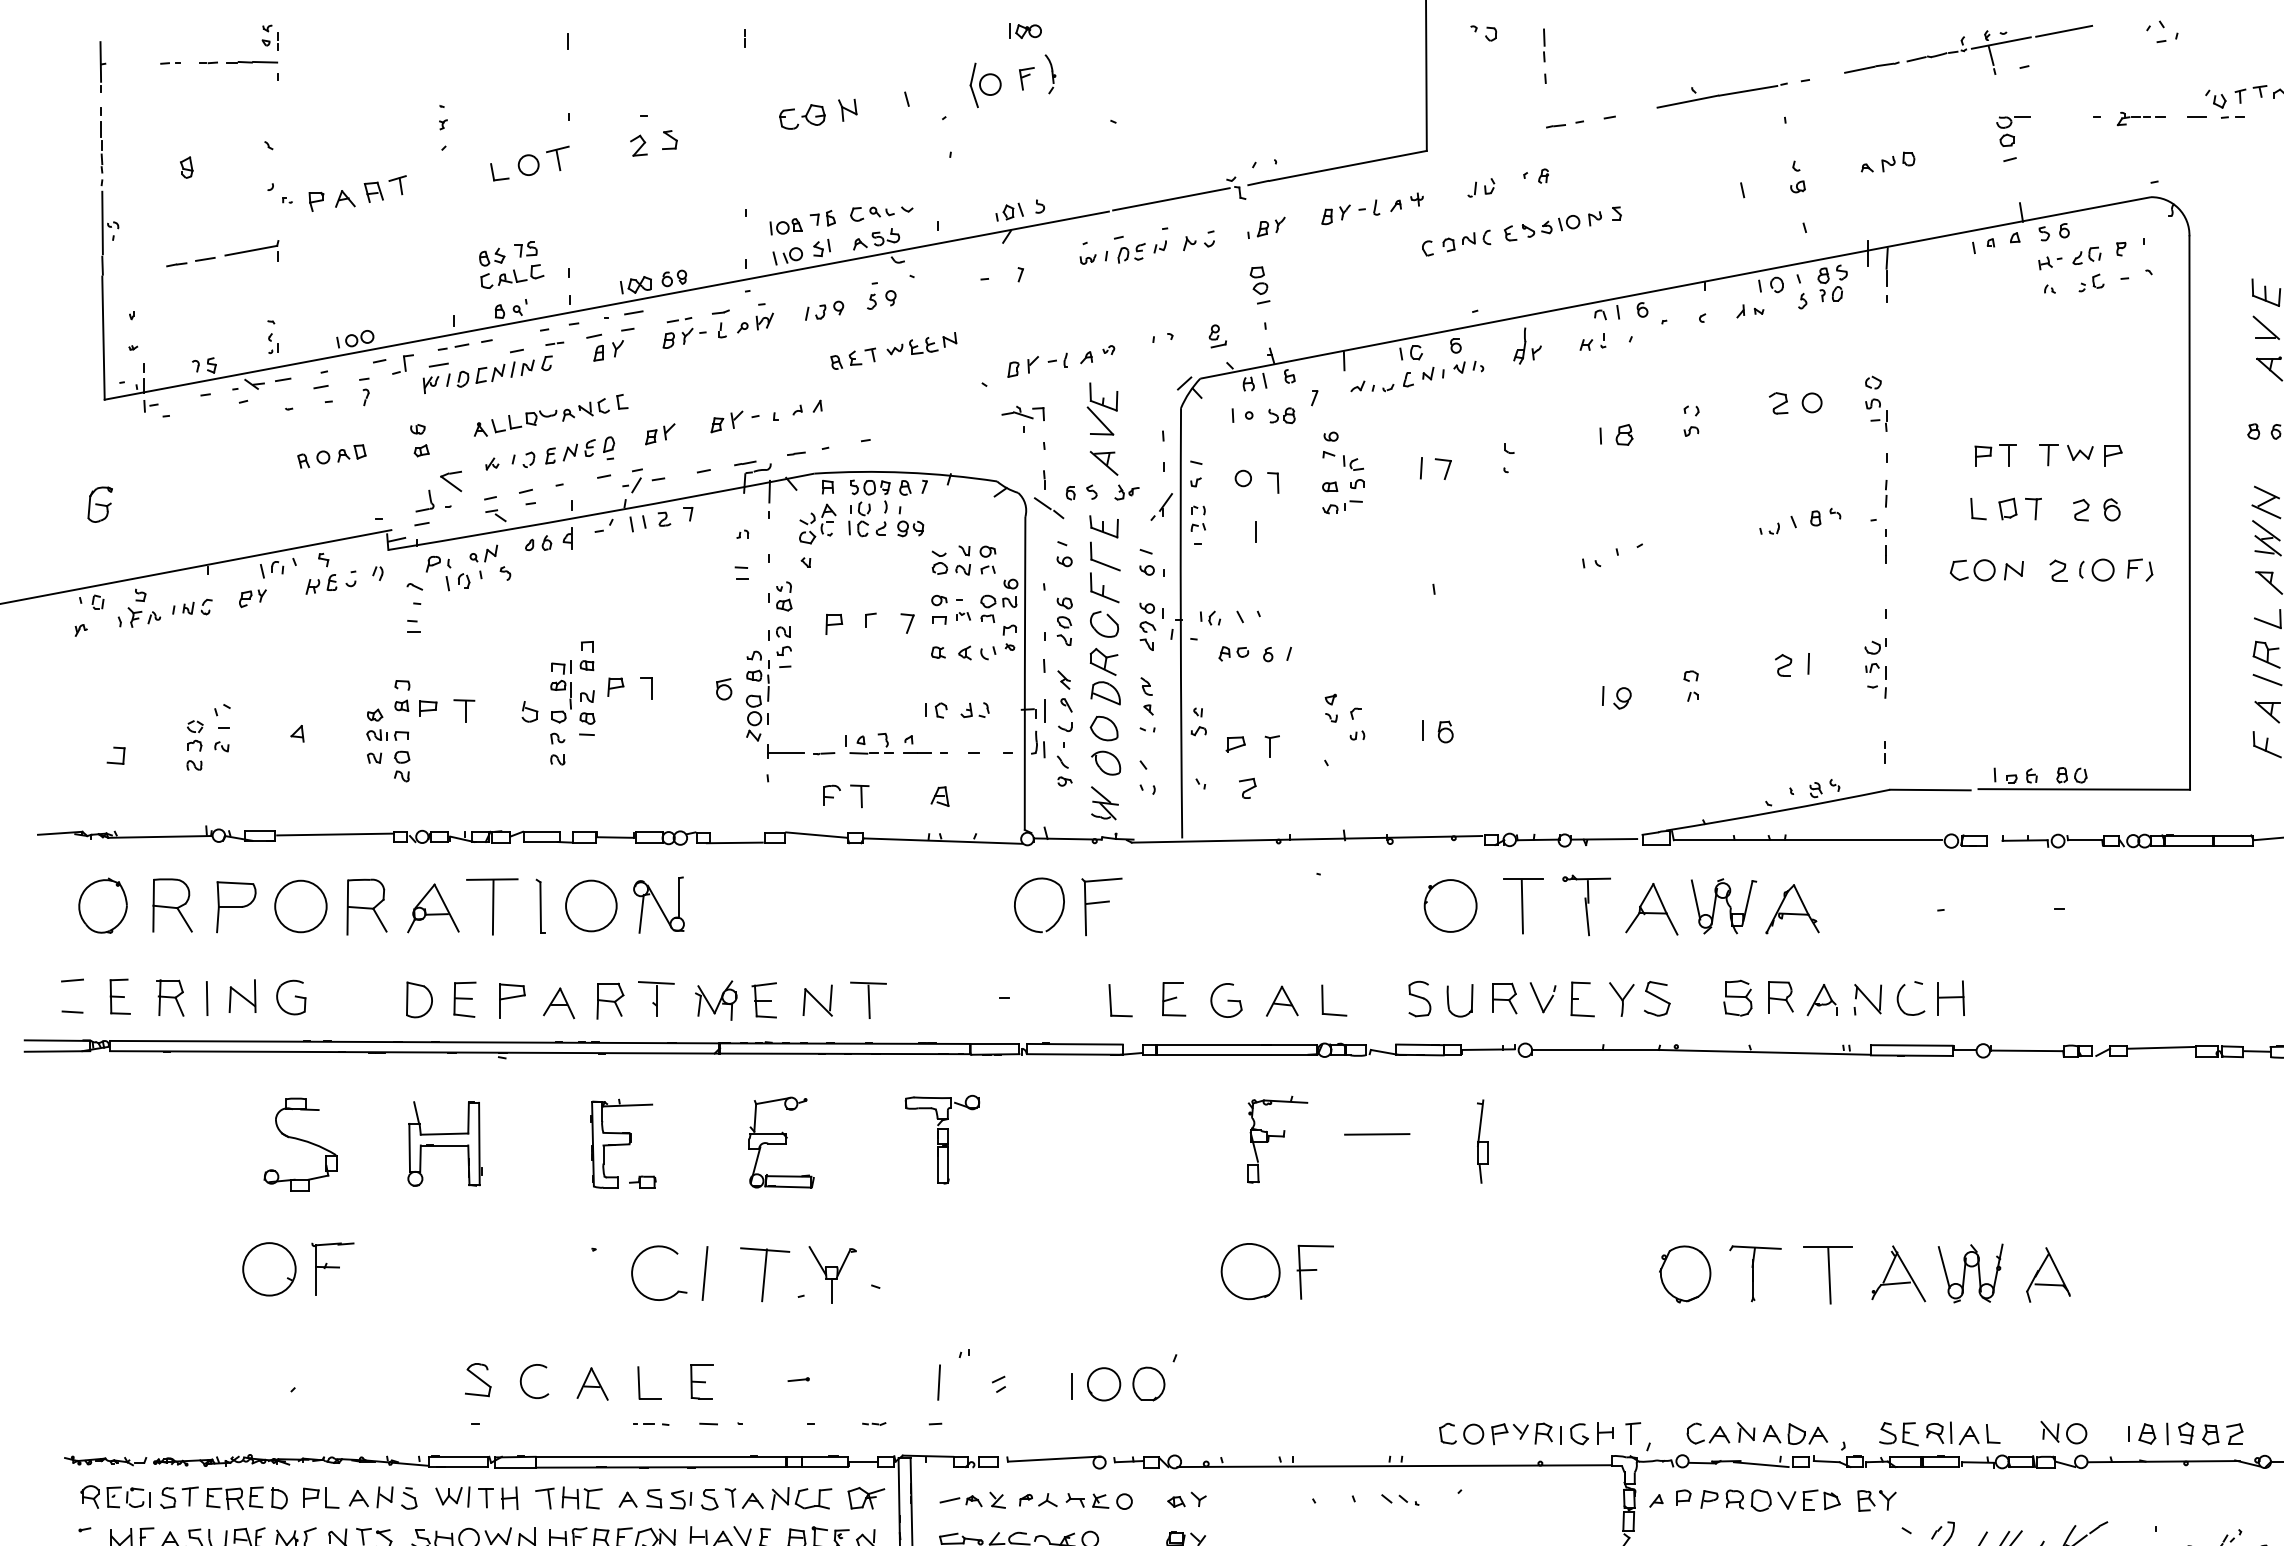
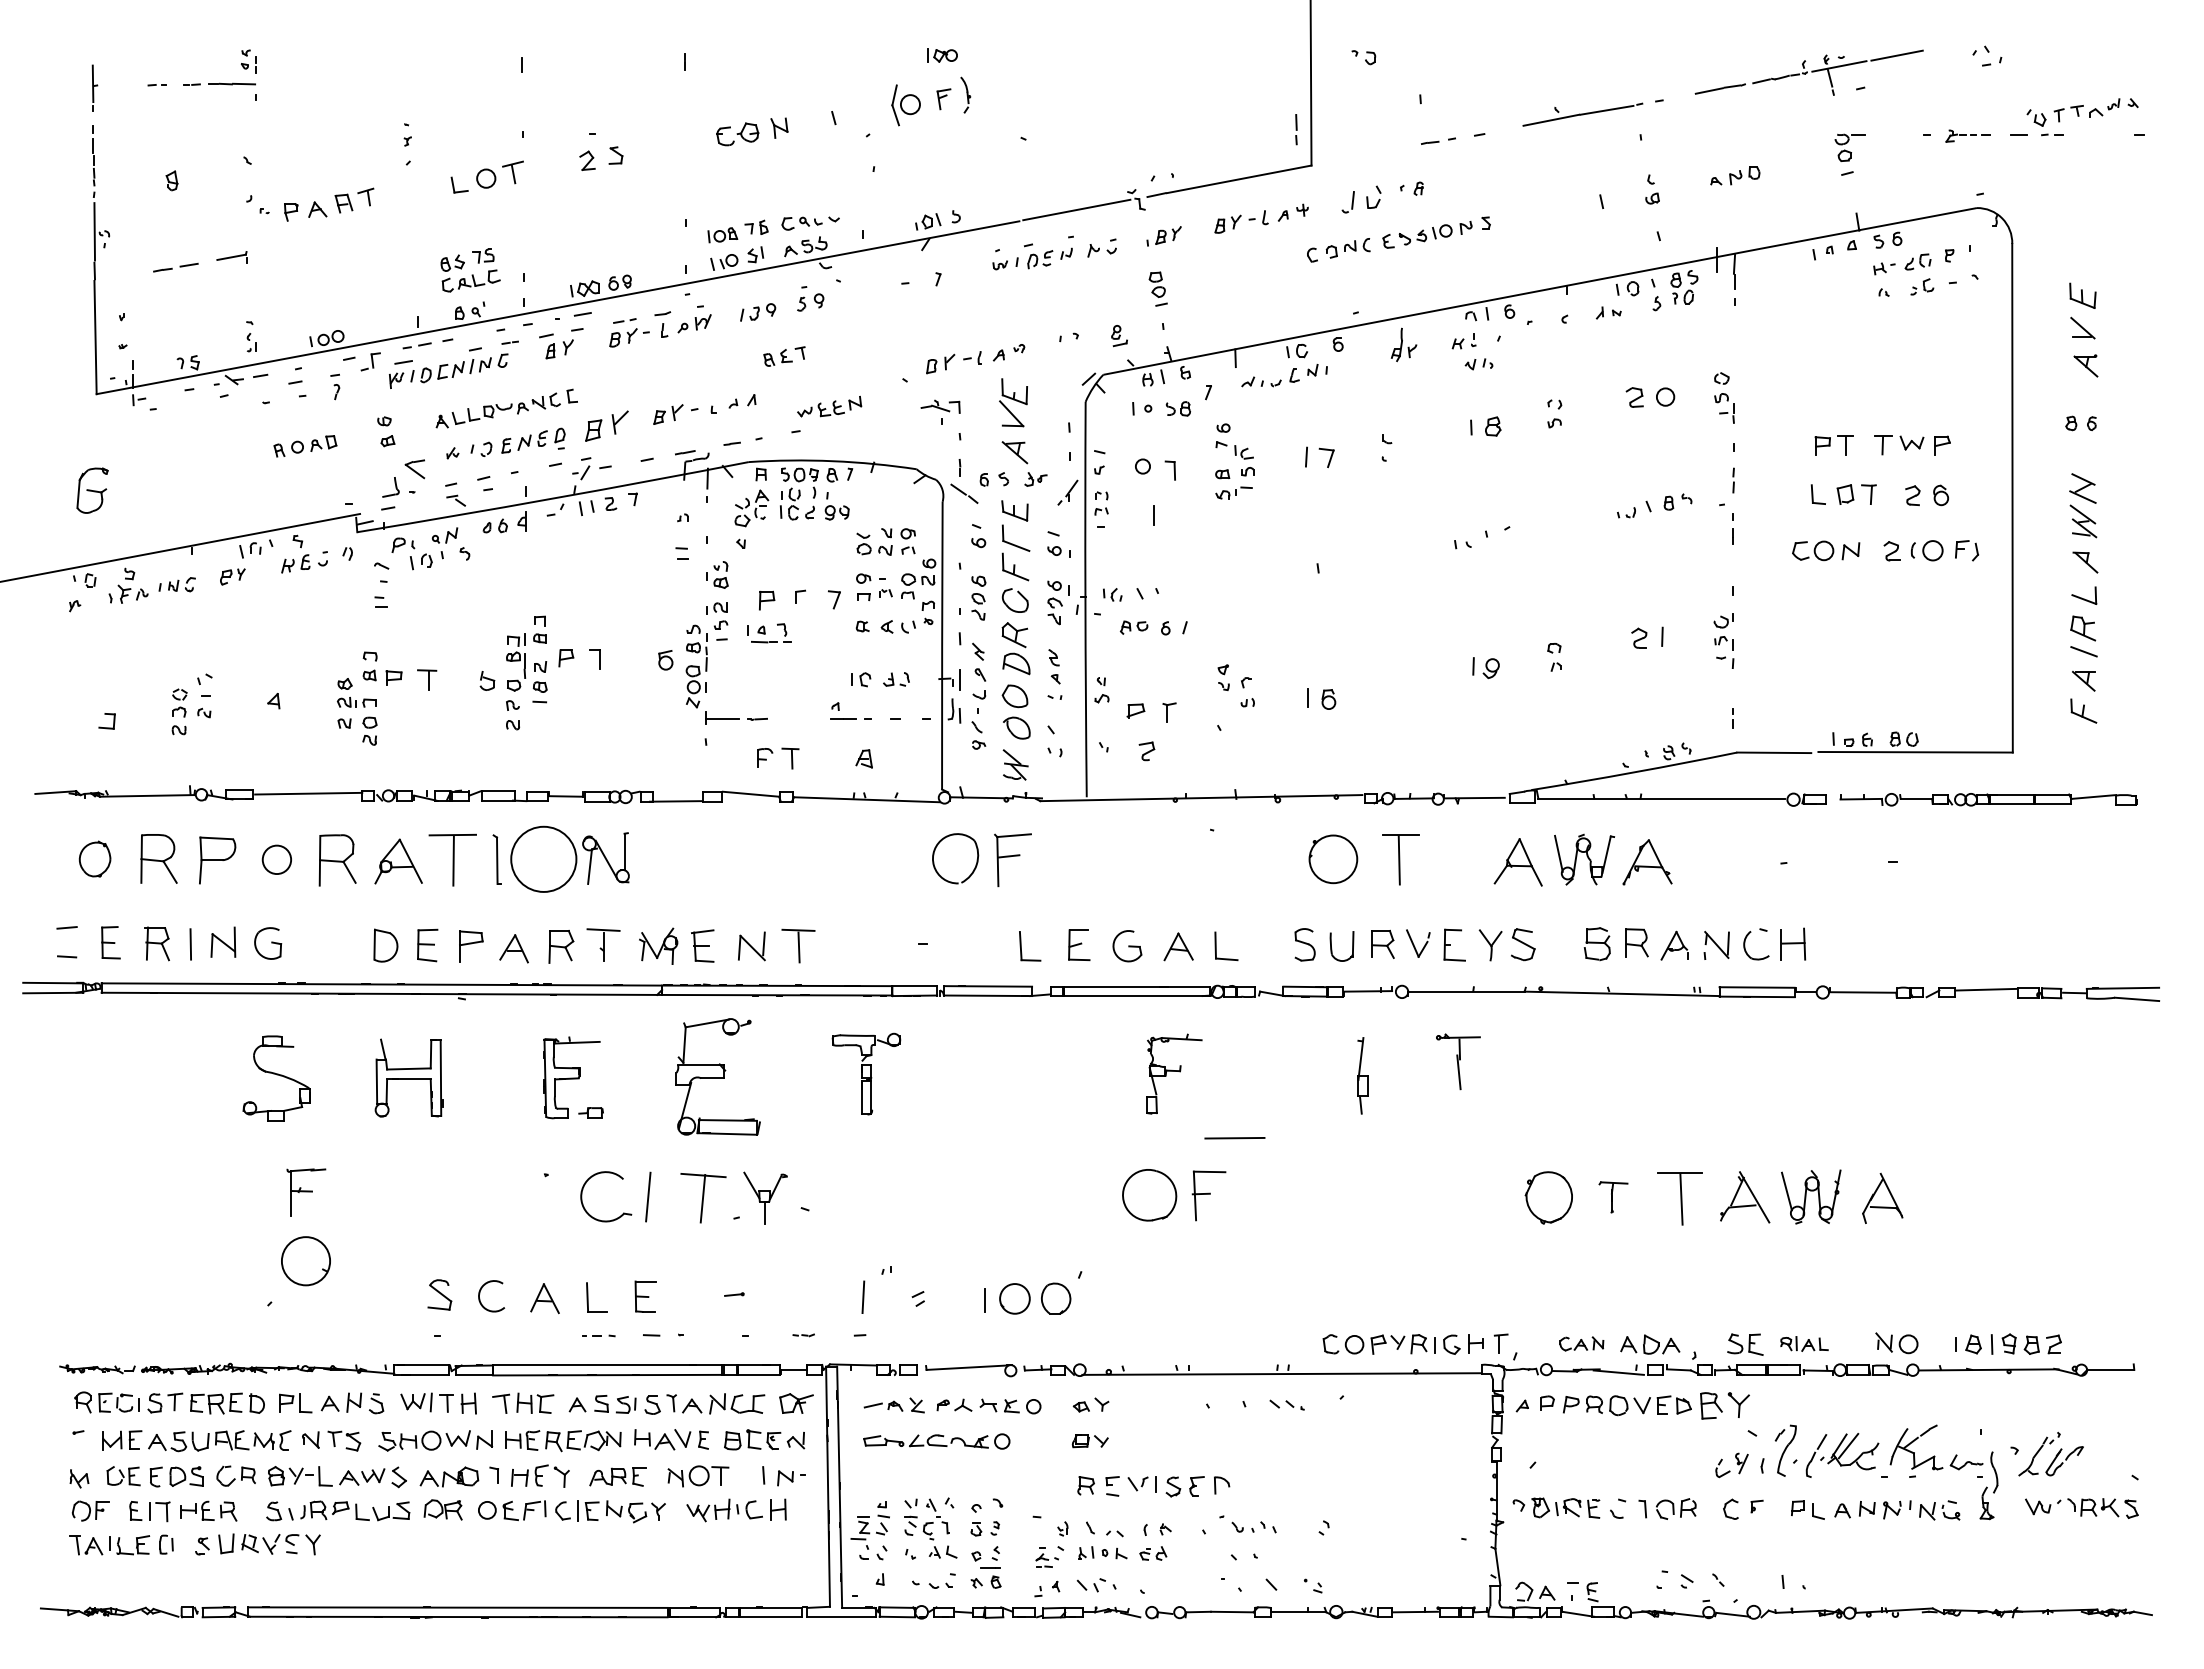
line: (1544, 45) -> (1296, 129), moved
part: (1481, 187) -> (1361, 199), size x1.6
part: (251, 250) -> (231, 257), size x0.6
part: (921, 343) -> (829, 406), moved
part: (1468, 367) -> (1478, 364), moved
part: (660, 433) -> (607, 425), size x1.6
part: (100, 504) -> (92, 490), size x1.4
part: (869, 743) -> (769, 633), moved
part: (102, 905) -> (94, 858), size x0.7
part: (1586, 905) -> (1458, 1061), moved
circle: (300, 906) -> (276, 859), size x0.6
circle: (591, 906) -> (543, 859), size x1.4
line: (1376, 1134) -> (1234, 1138), moved
part: (781, 1142) -> (718, 1076), size x1.4
part: (268, 1269) -> (305, 1261), moved
part: (1755, 1273) -> (1613, 1197), size x0.6
part: (1720, 1432) -> (1581, 1343), size x0.7
part: (1963, 1432) -> (1804, 1343), size x0.7
part: (1877, 1501) -> (1725, 1406), size x1.4

